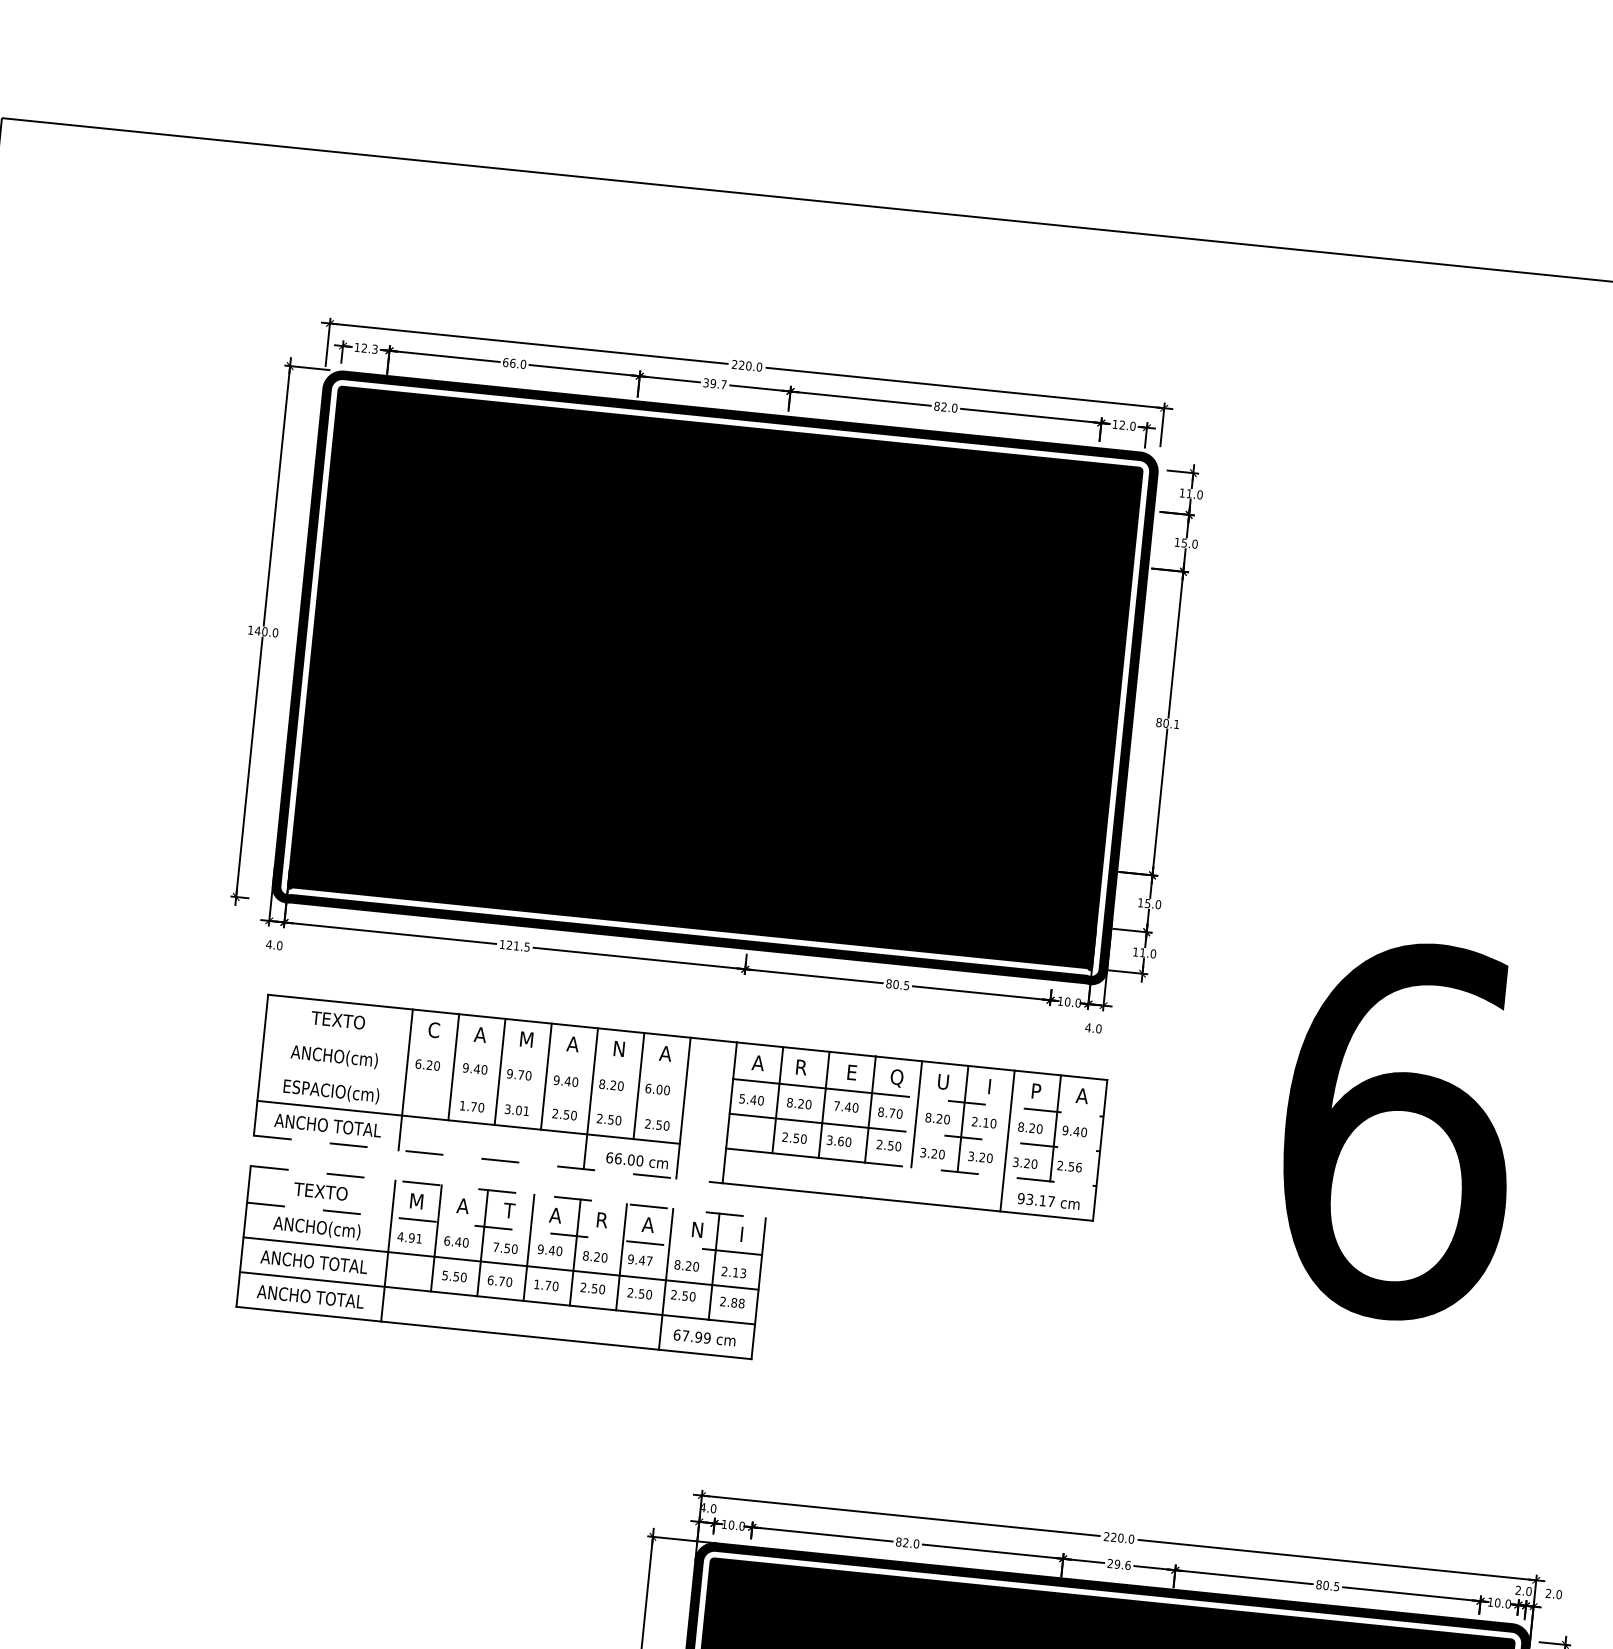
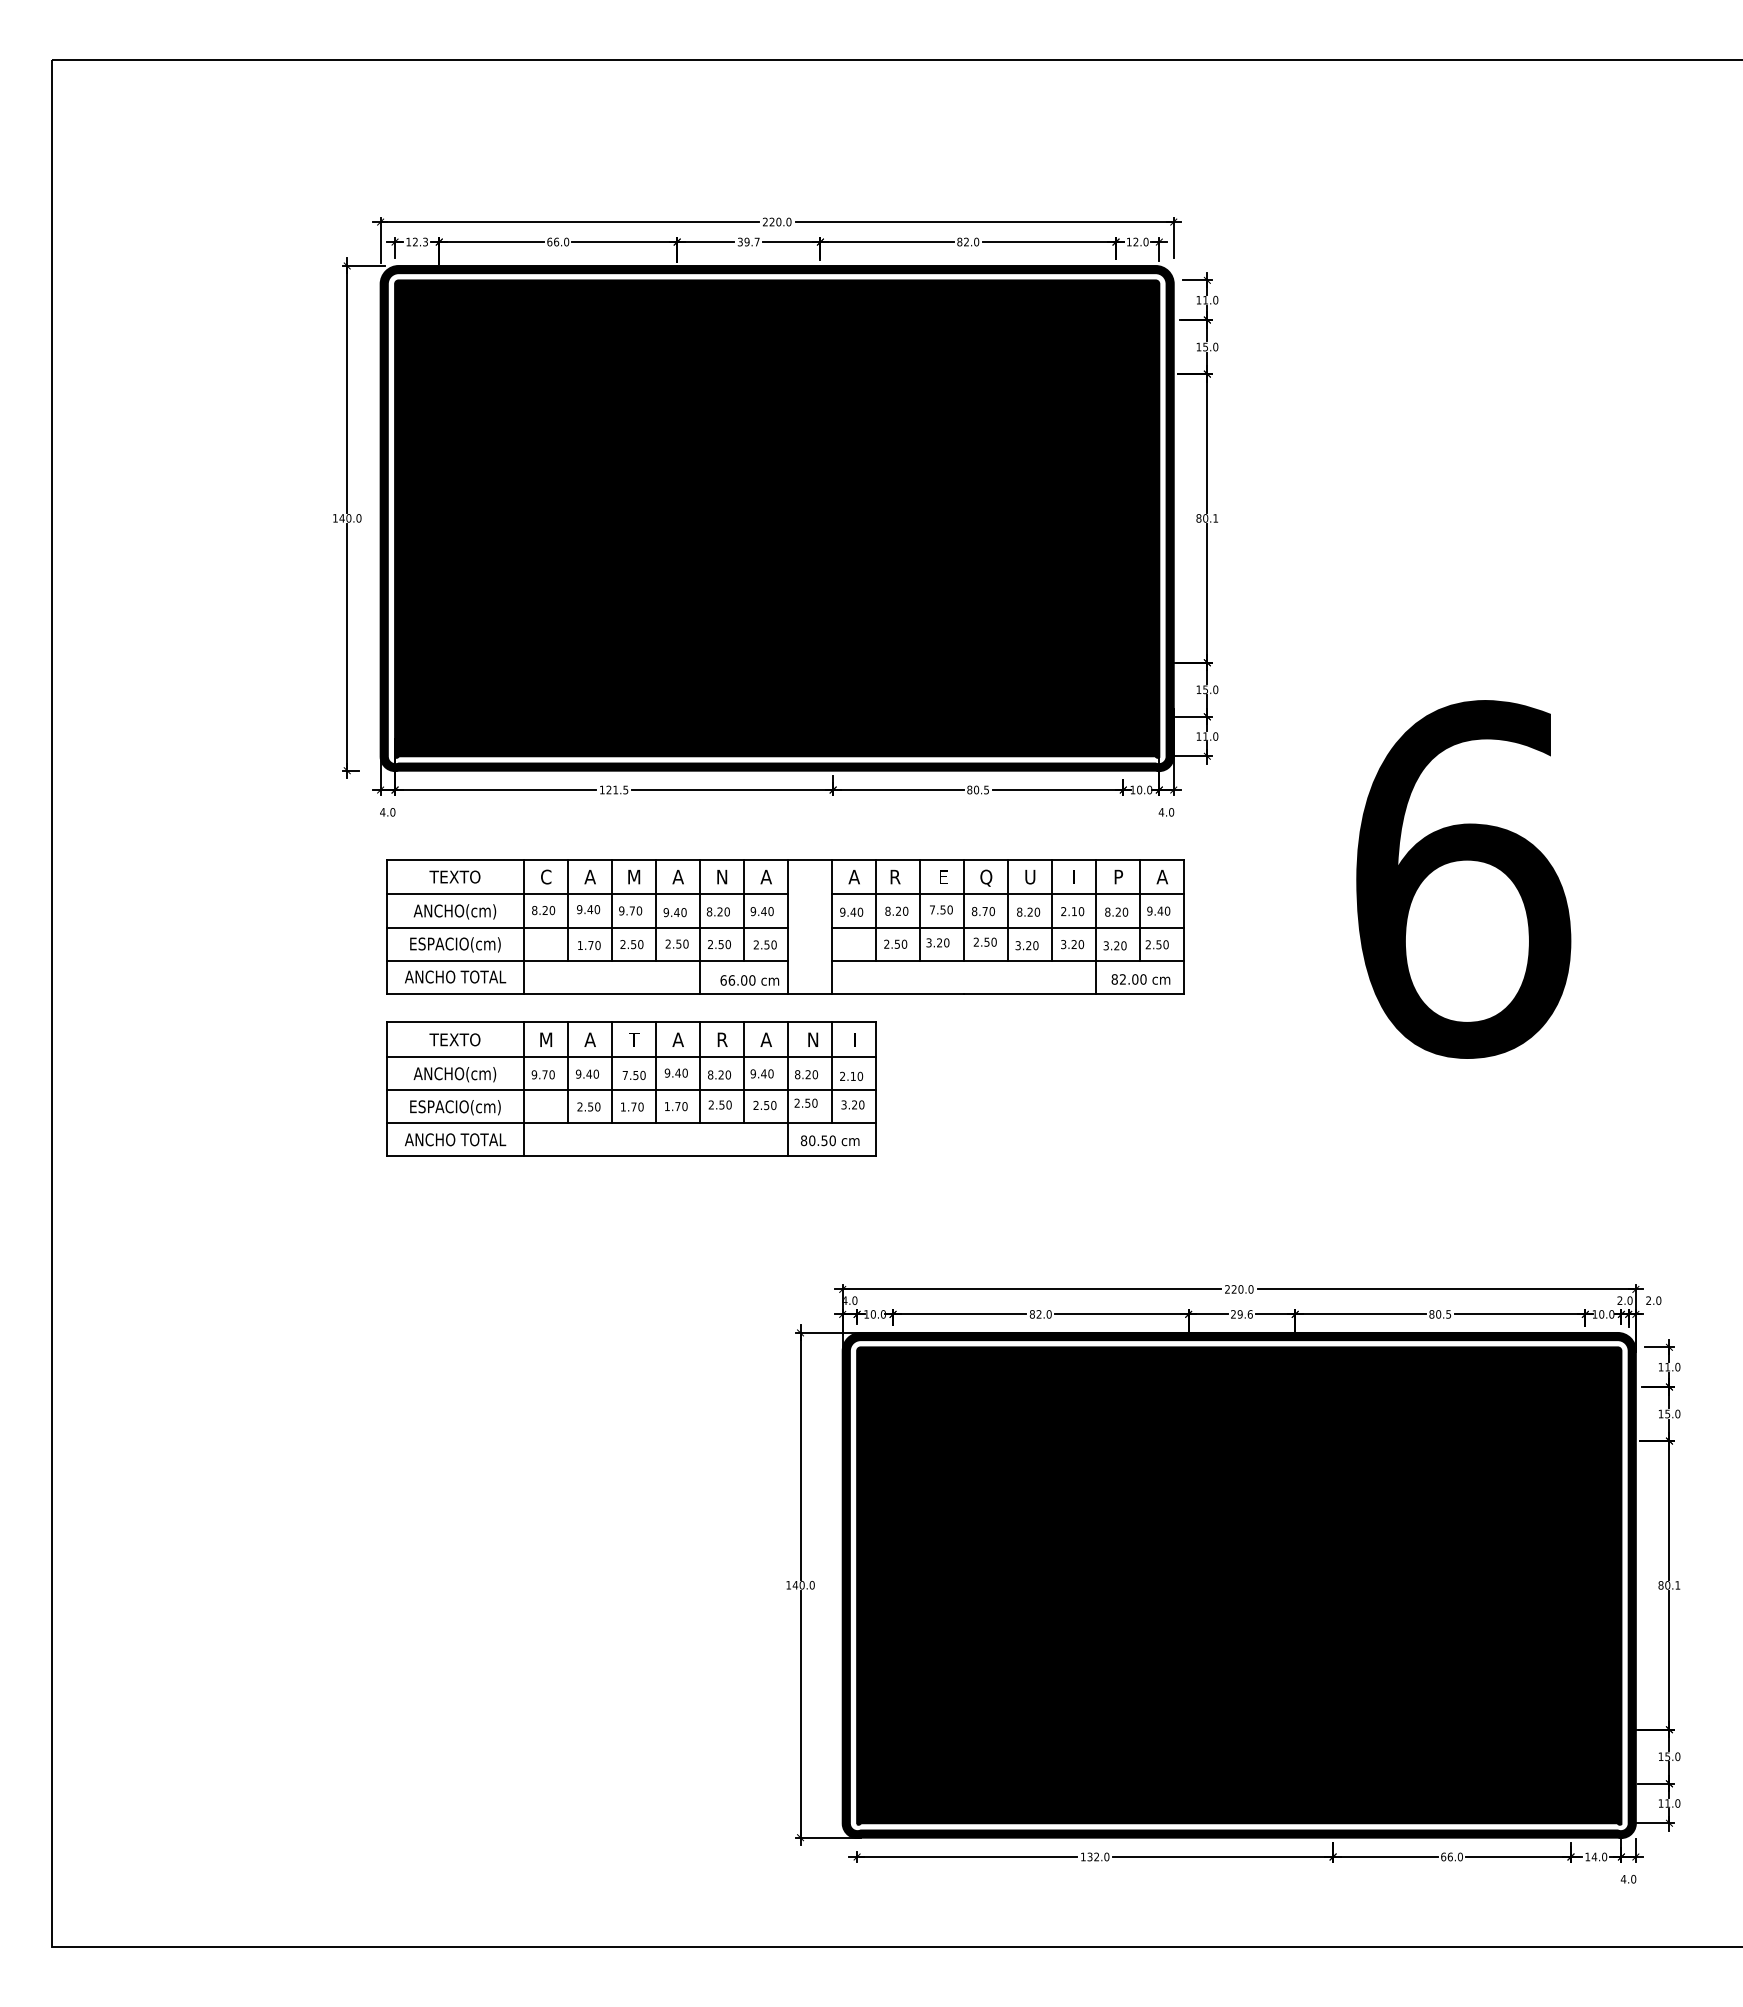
line: (475, 1052) -> (587, 894), added
text: (418, 1064) -> (534, 910), 6.20 -> 8.20
line: (472, 1087) -> (587, 927), added
text: (653, 1089) -> (758, 911), 6.00 -> 9.40
text: (742, 1098) -> (842, 911), 5.40 -> 9.40
line: (987, 1104) -> (1074, 894), dashed -> solid
text: (847, 1106) -> (942, 909), 7.40 -> 7.50
text: (516, 1110) -> (631, 944), 3.01 -> 2.50
line: (984, 1139) -> (1074, 927), dashed -> solid
text: (840, 1140) -> (939, 942), 3.60 -> 3.20
line: (488, 1159) -> (609, 993), dashed -> solid
text: (1078, 1167) -> (1165, 944), 2.56 -> 2.50
line: (980, 1174) -> (1074, 960), dashed -> solid
line: (508, 1192) -> (631, 1022), dashed -> solid
text: (1035, 1200) -> (1128, 979), 93.17 -> 82.00
line: (481, 1226) -> (609, 1057), dashed -> solid
text: (409, 1237) -> (542, 1074), 4.91 -> 9.70
text: (447, 1240) -> (578, 1073), 6.40 -> 9.40
text: (649, 1260) -> (770, 1073), 9.47 -> 9.40
text: (314, 1262) -> (455, 1107), ANCHO TOTAL -> ESPACIO(cm)
text: (743, 1272) -> (860, 1075), 2.13 -> 2.10
text: (444, 1275) -> (579, 1106), 5.50 -> 2.50
text: (490, 1279) -> (623, 1106), 6.70 -> 1.70
text: (732, 1302) -> (852, 1104), 2.88 -> 3.20
text: (691, 1336) -> (817, 1140), 67.99 -> 80.50

